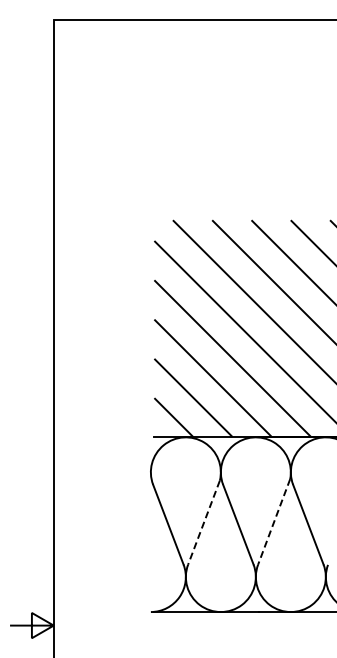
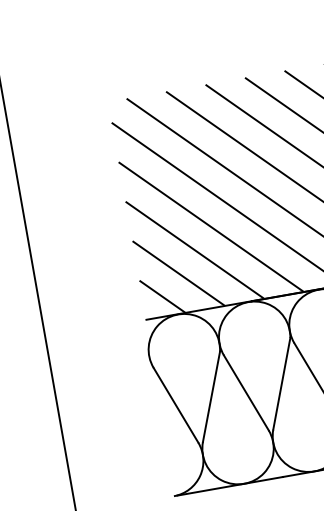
line: (274, 521) -> (282, 383), dashed -> solid
line: (204, 522) -> (211, 396), dashed -> solid

